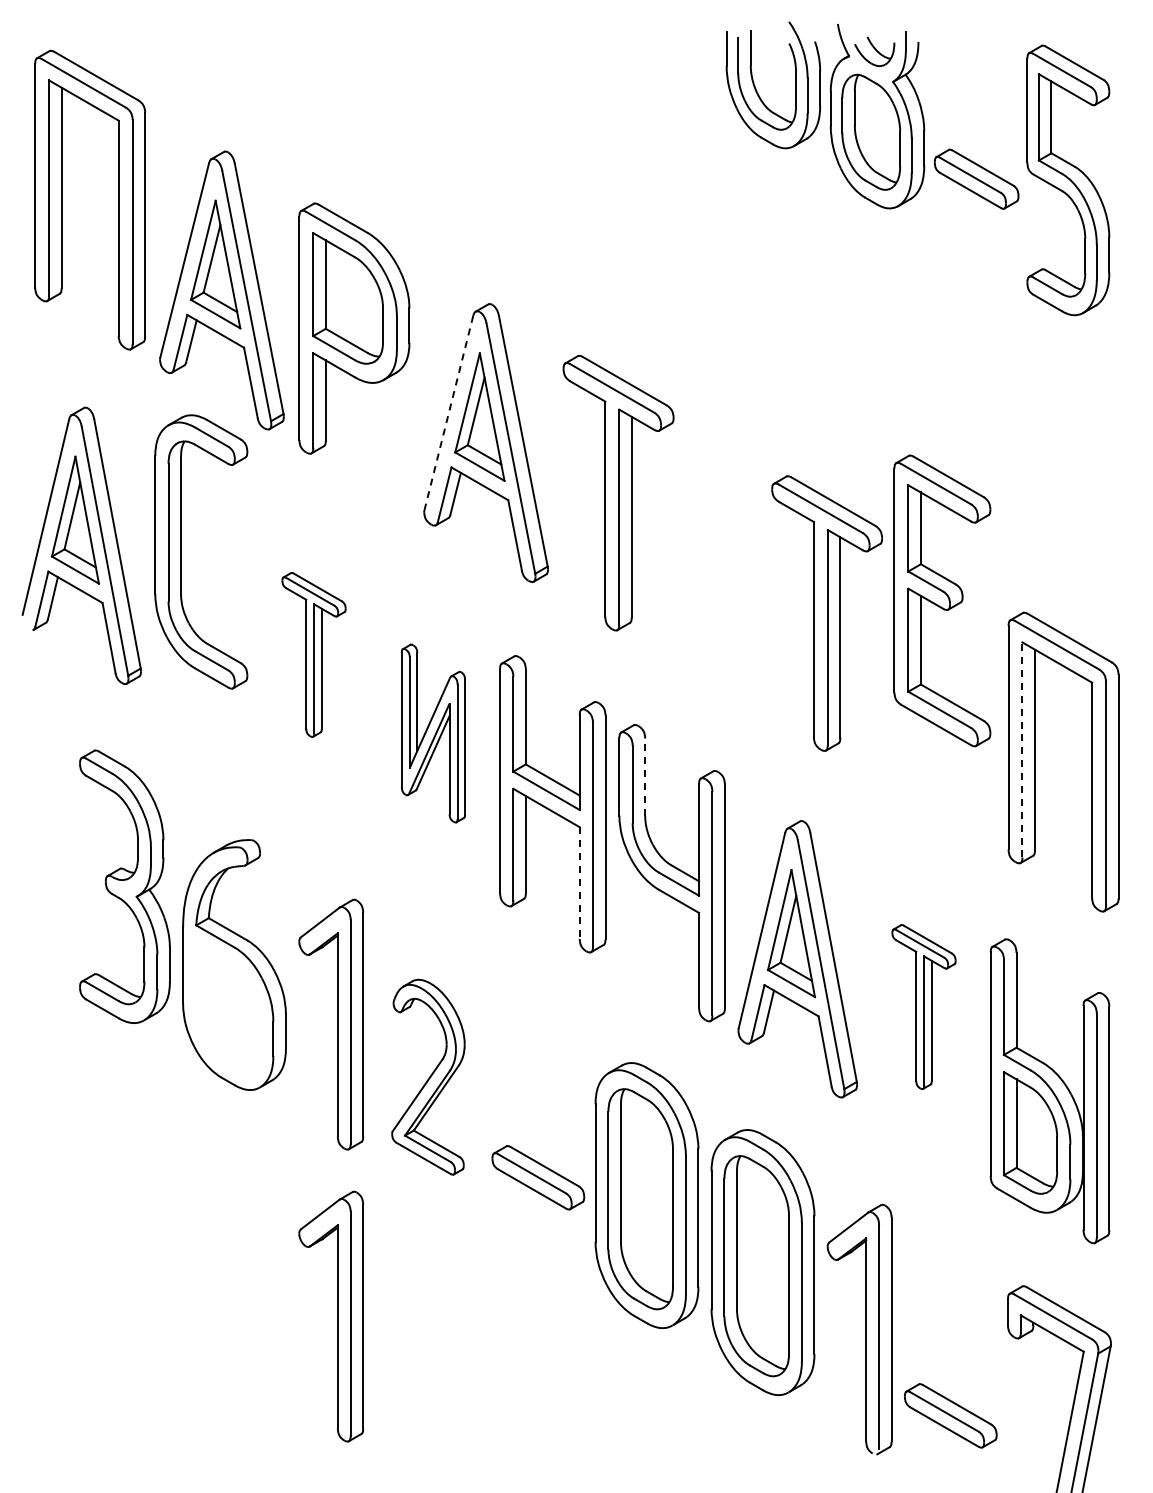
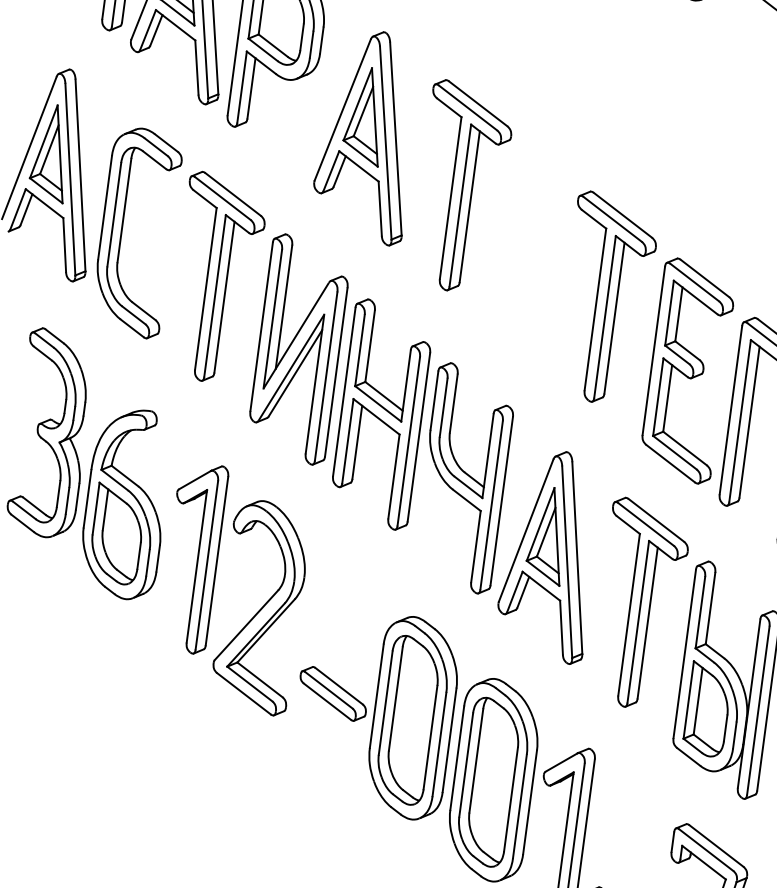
line: (448, 412) -> (342, 109), dashed -> solid
part: (181, 551) -> (122, 230), moved
part: (942, 600) -> (687, 370), moved
part: (313, 654) -> (216, 278), size x1.67
part: (433, 733) -> (299, 349), size x1.67
line: (1022, 749) -> (740, 420), dashed -> solid
line: (645, 777) -> (453, 403), dashed -> solid
line: (579, 883) -> (393, 476), dashed -> solid
part: (228, 1006) -> (117, 534), added
part: (923, 1006) -> (640, 603), size x1.67
part: (428, 1077) -> (260, 607), size x1.43
part: (331, 1316) -> (163, 777), removed

